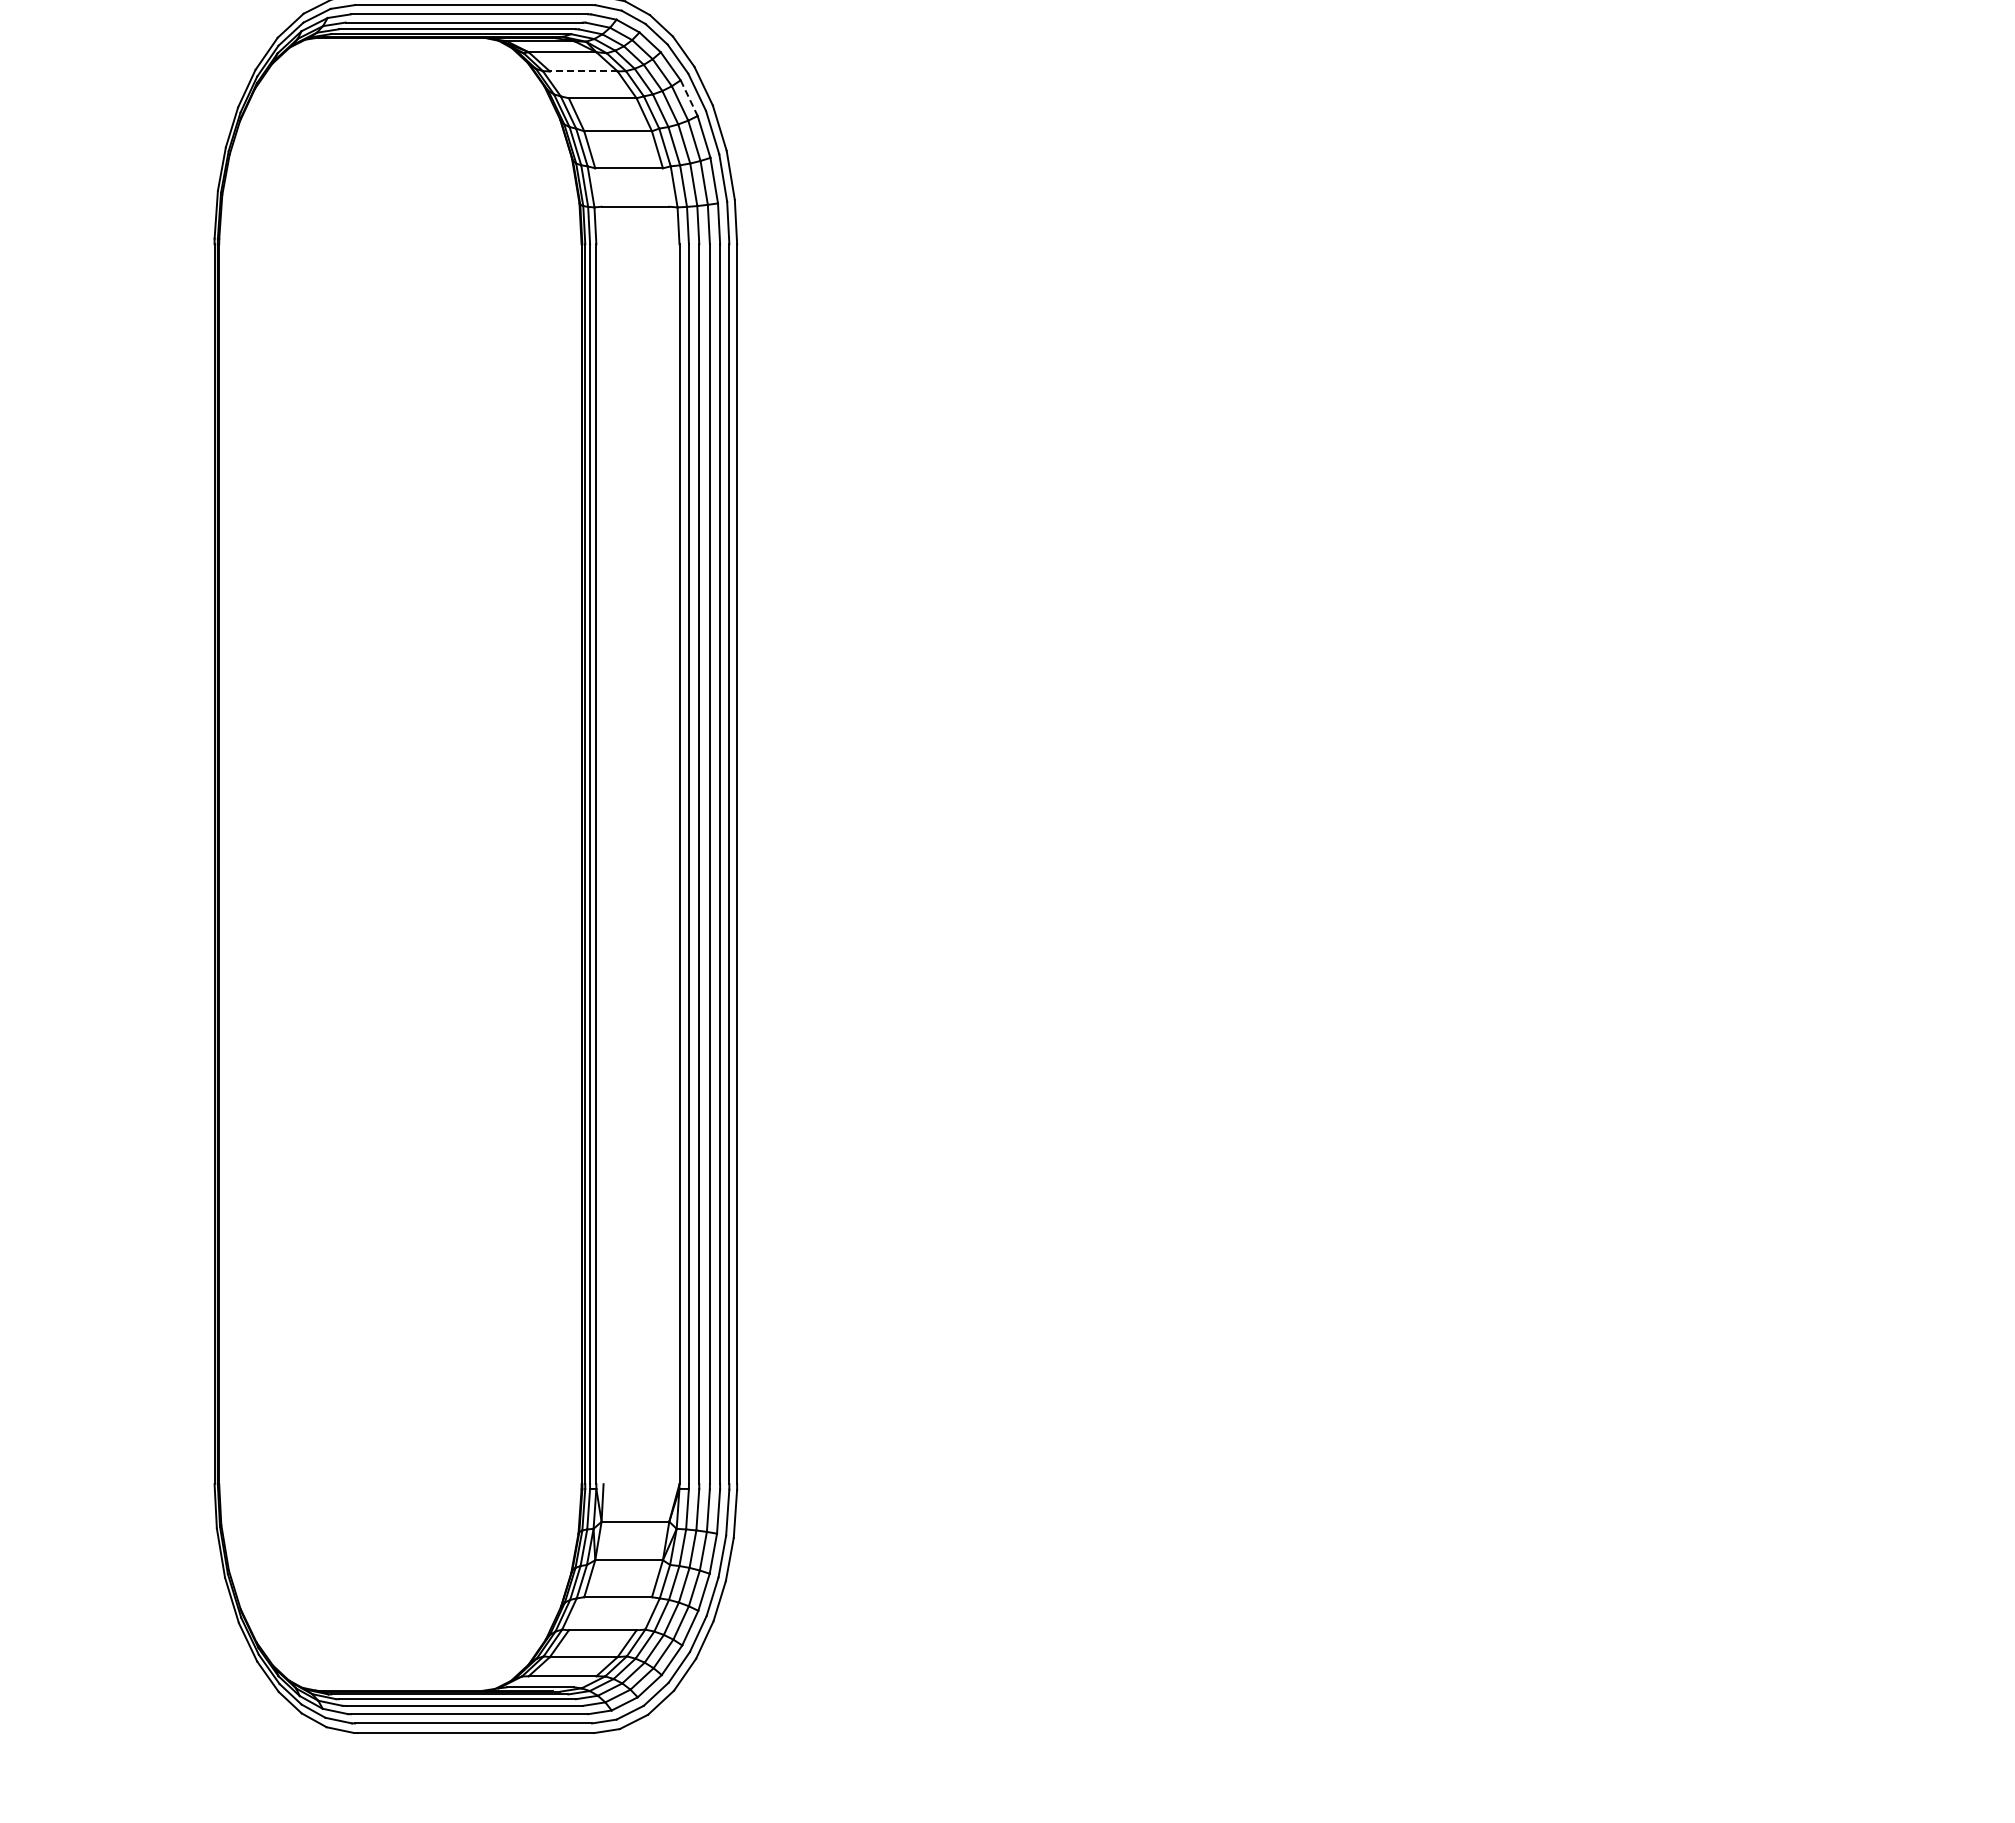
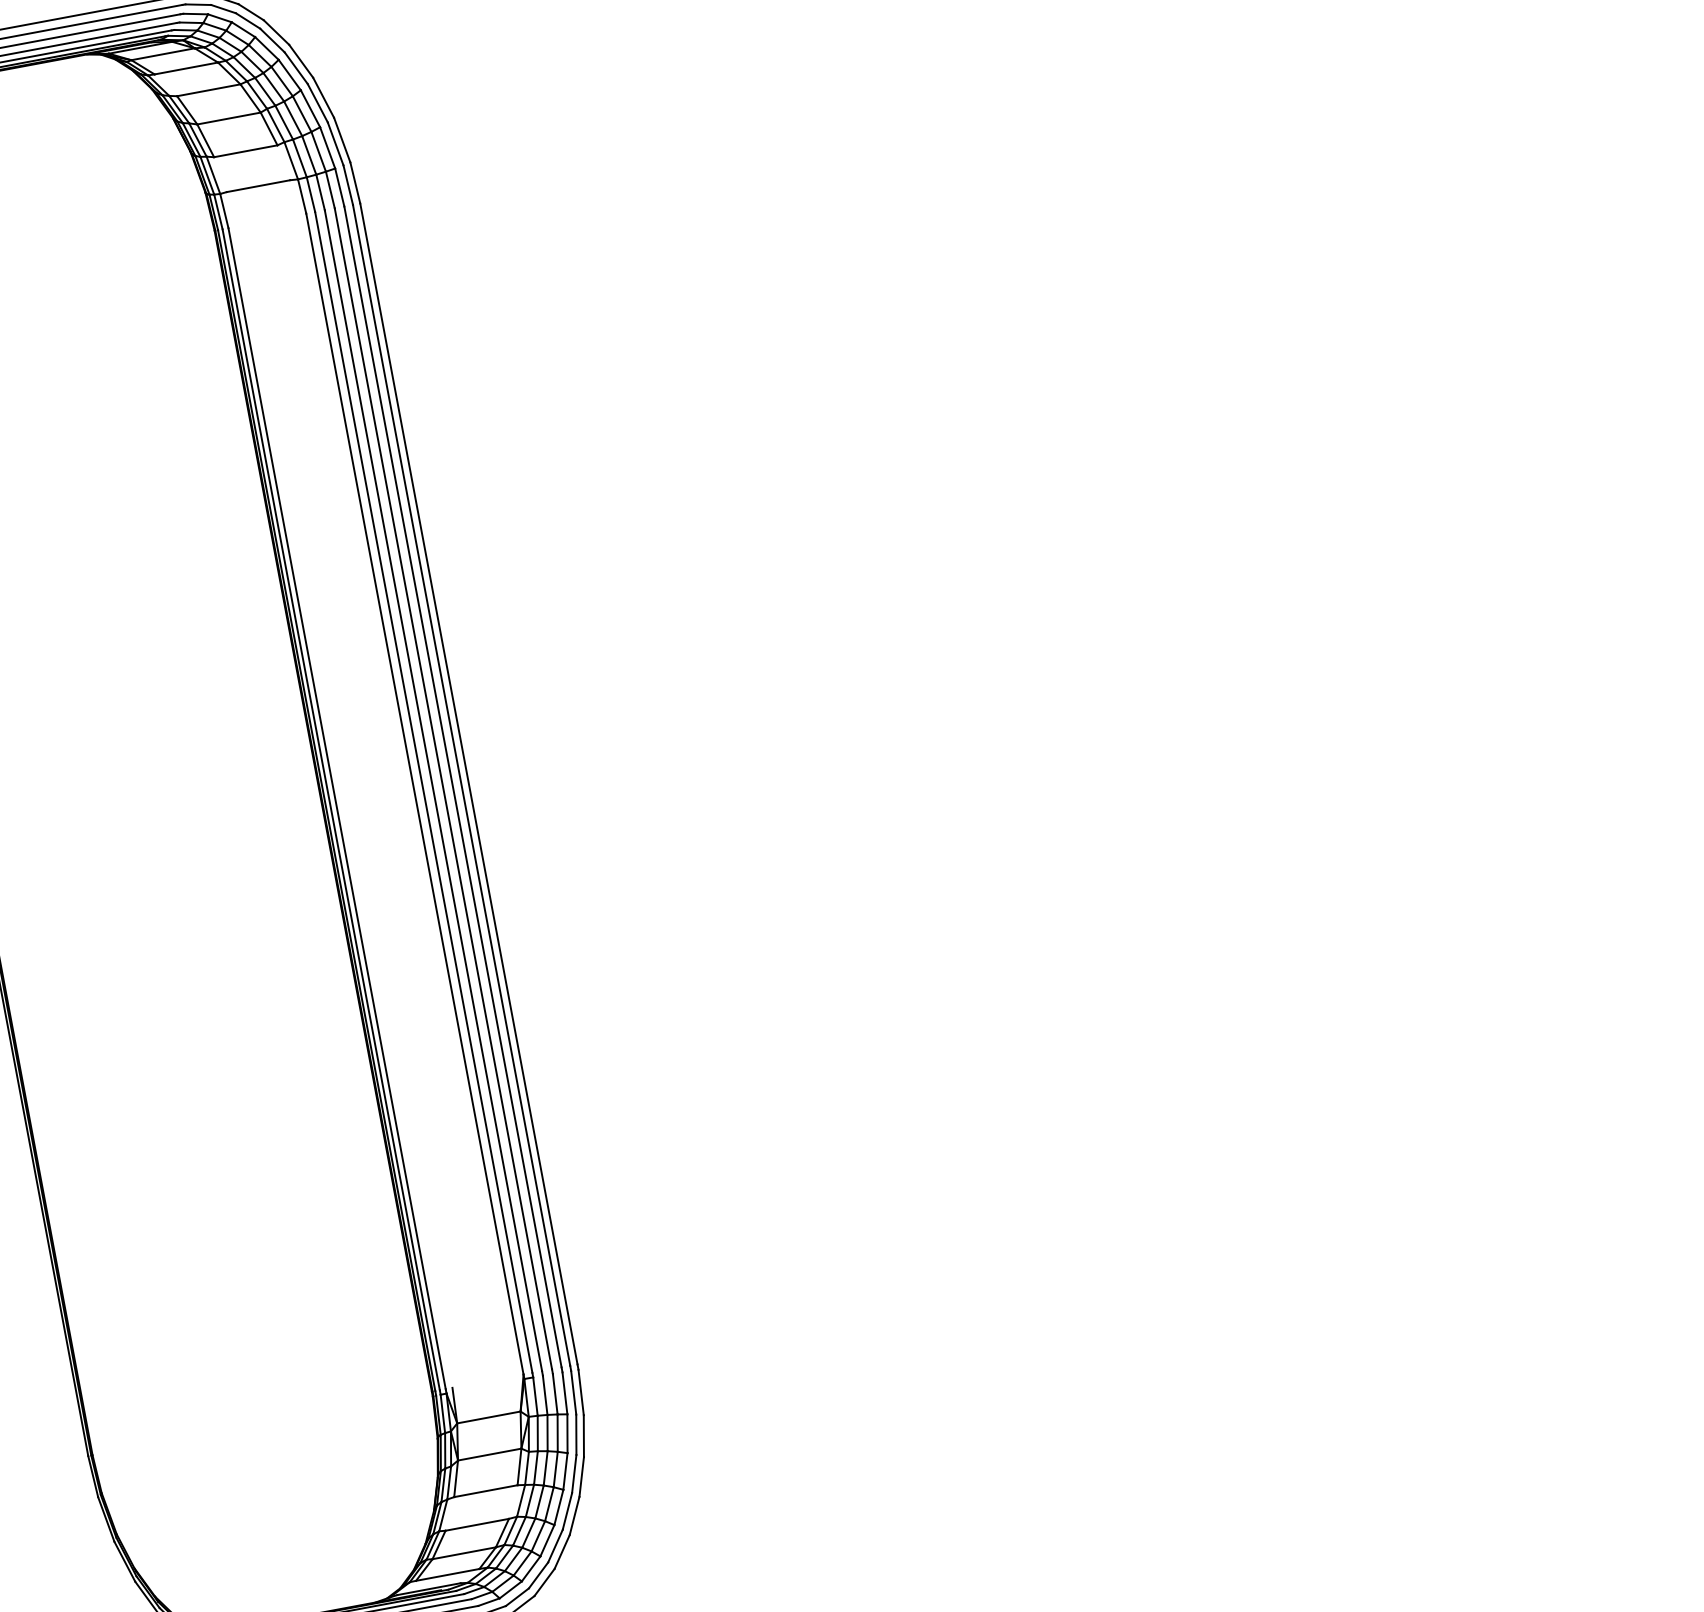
line: (583, 71) -> (186, 68), dashed -> solid
line: (689, 98) -> (290, 75), dashed -> solid

